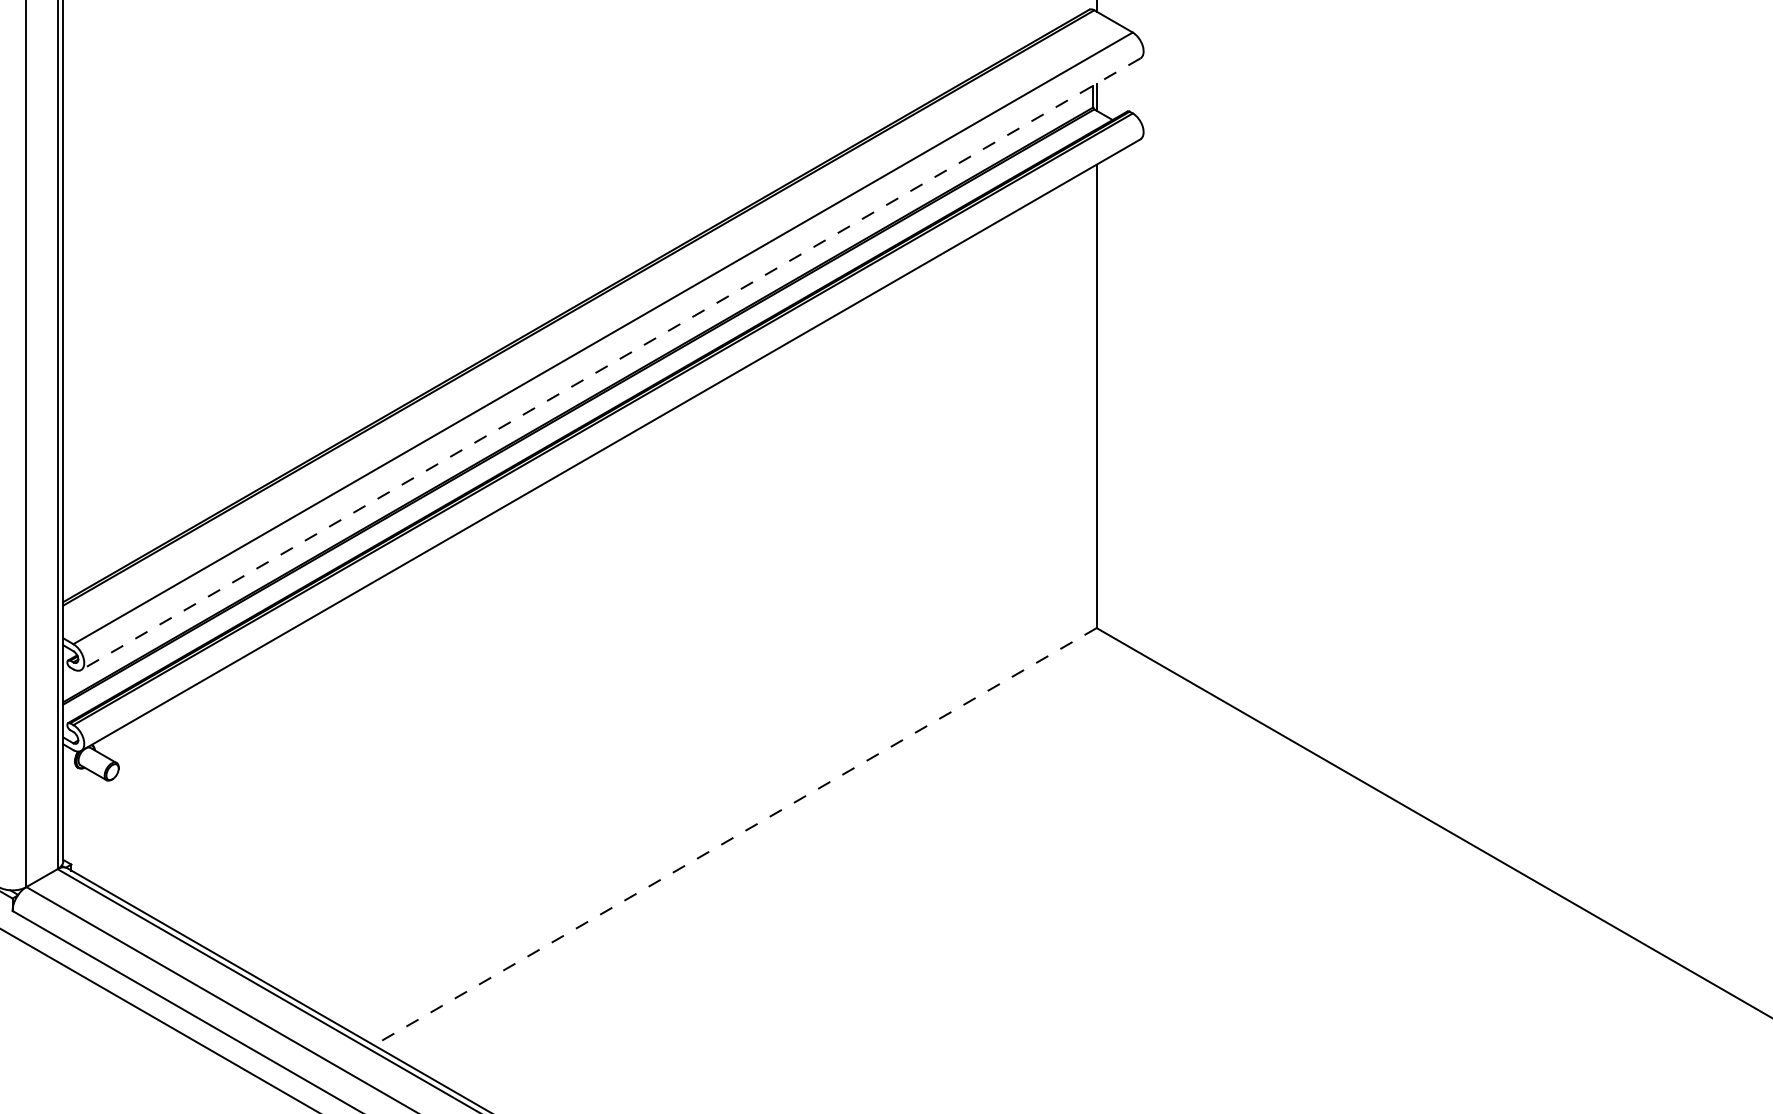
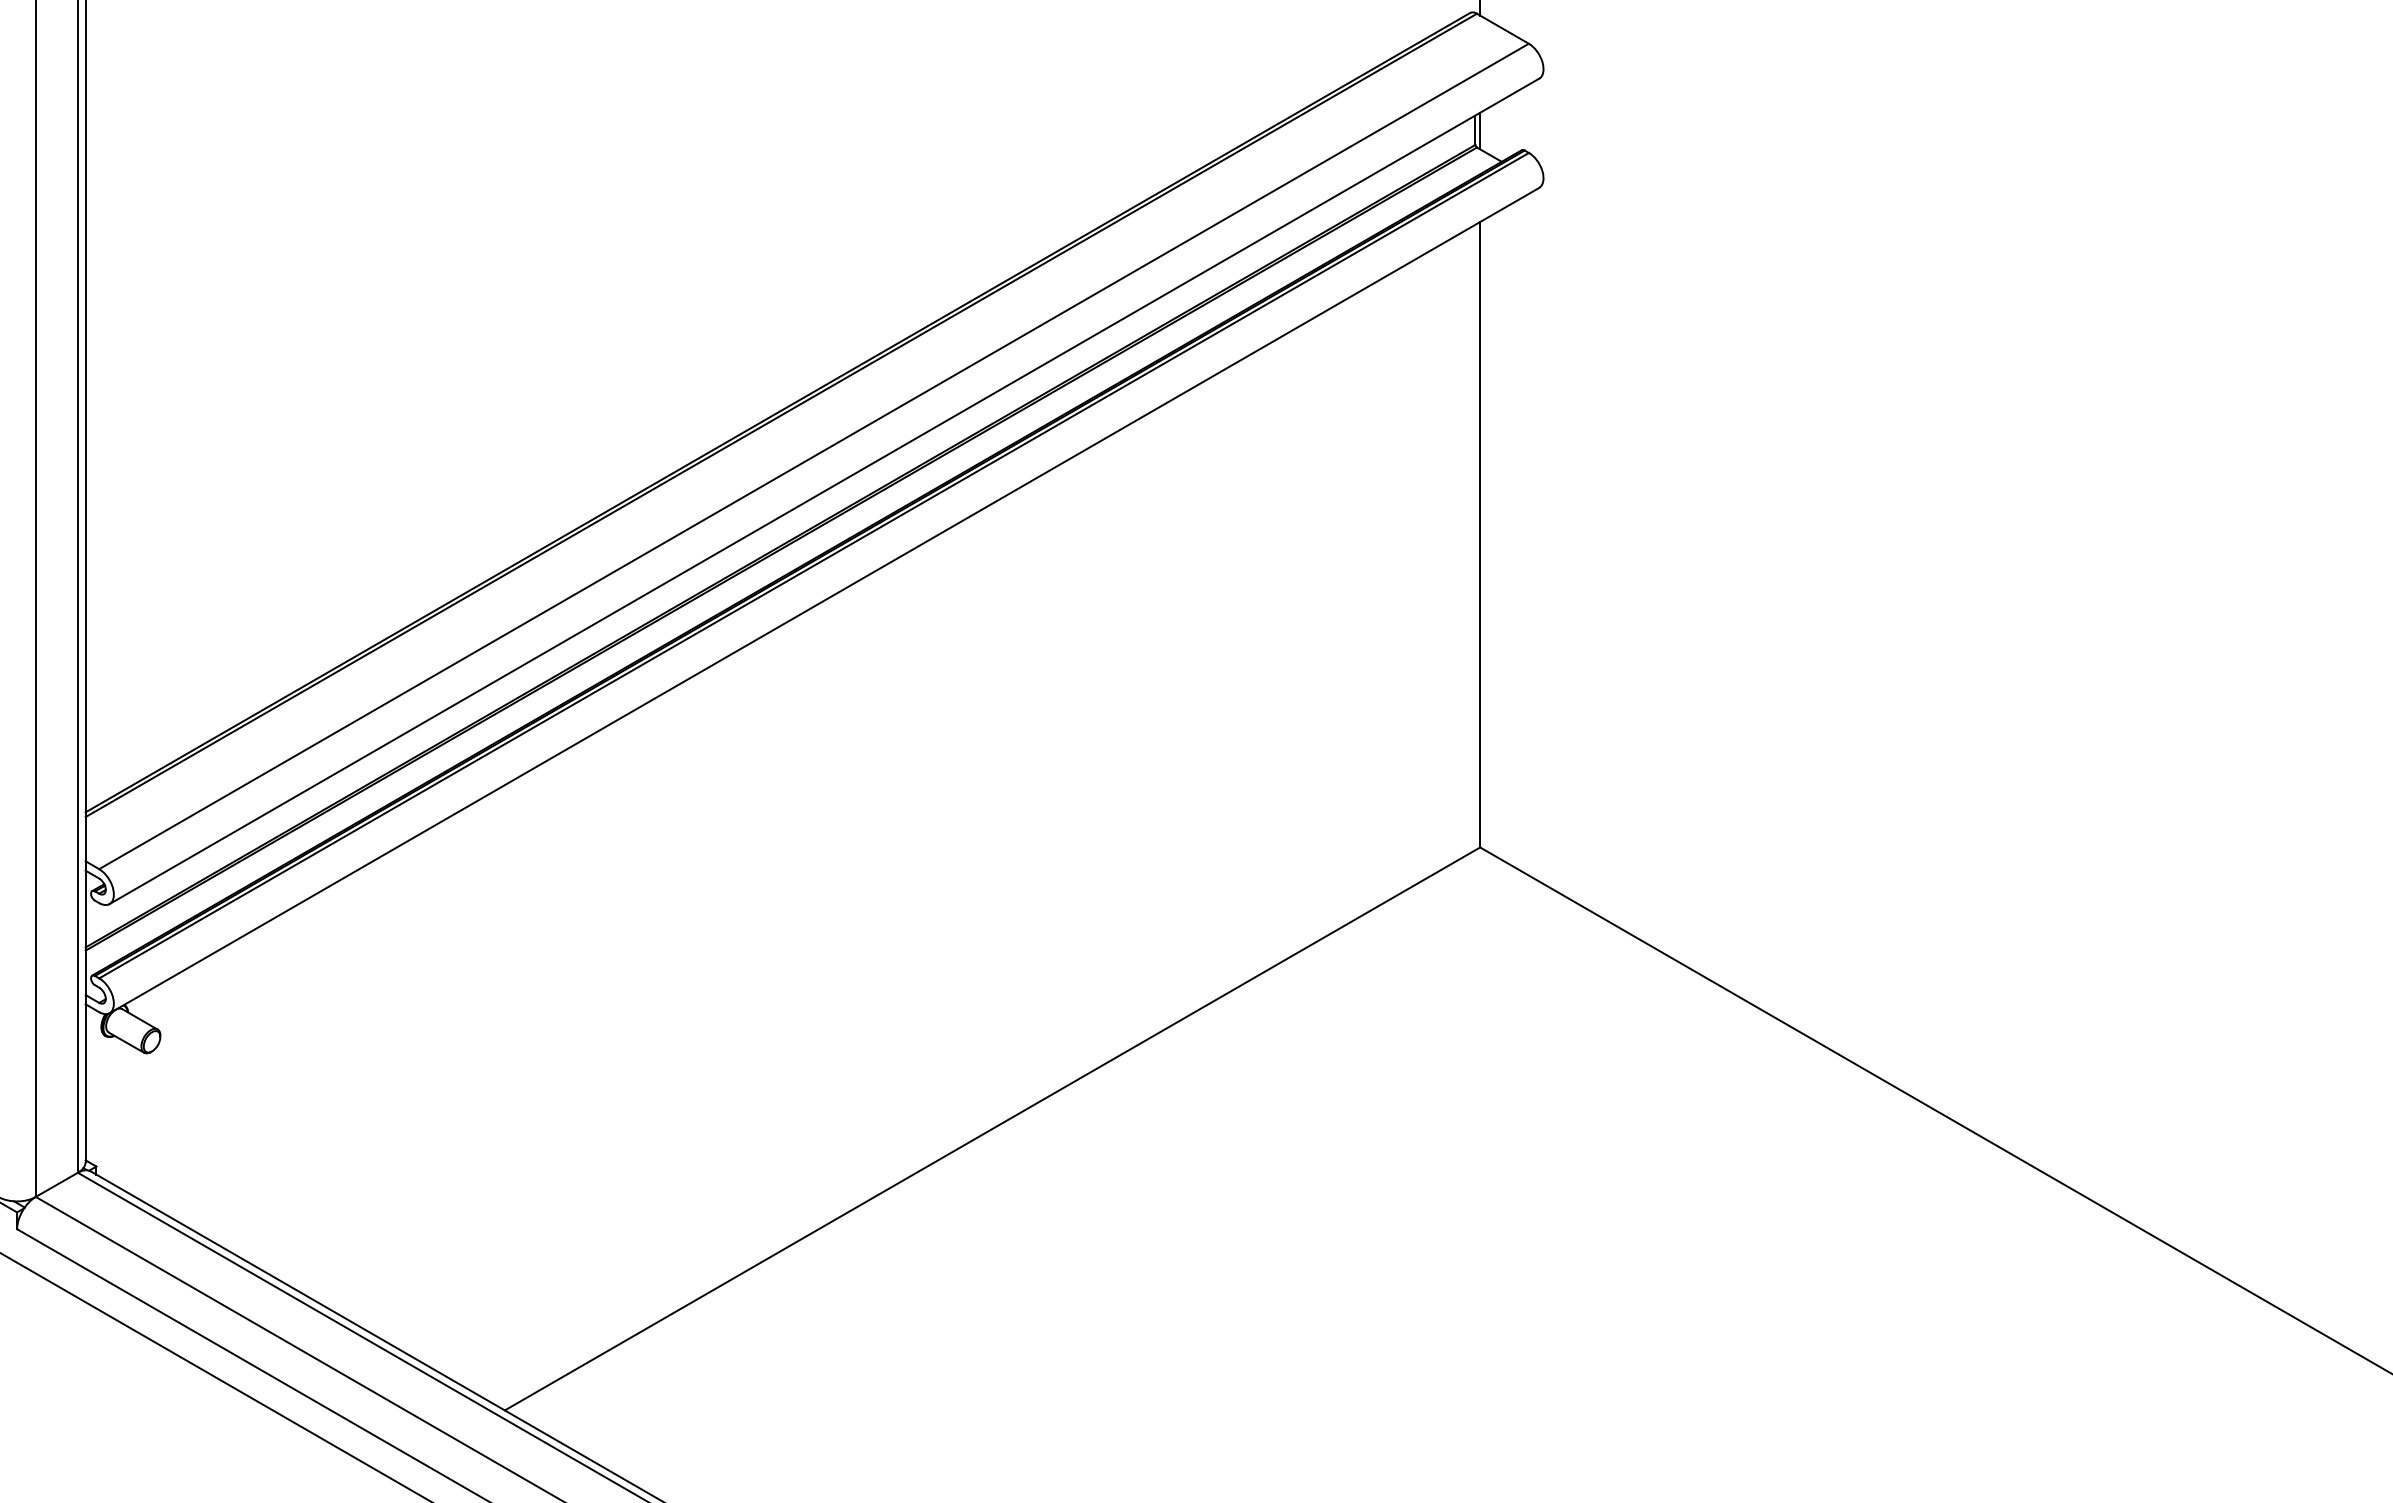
line: (610, 364) -> (824, 491), dashed -> solid
line: (735, 837) -> (992, 1129), dashed -> solid

